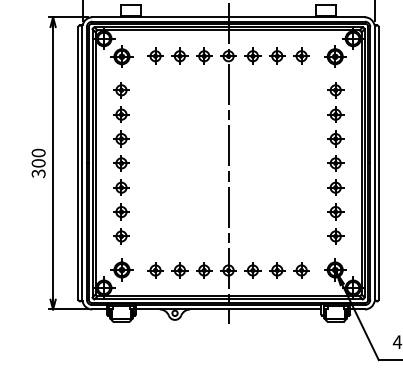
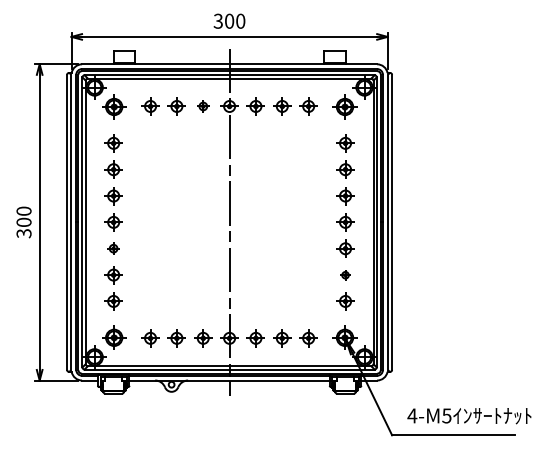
part: (204, 56) -> (203, 106), size x0.7
part: (121, 187) -> (113, 248), size x0.7
part: (335, 212) -> (345, 275), size x0.6

